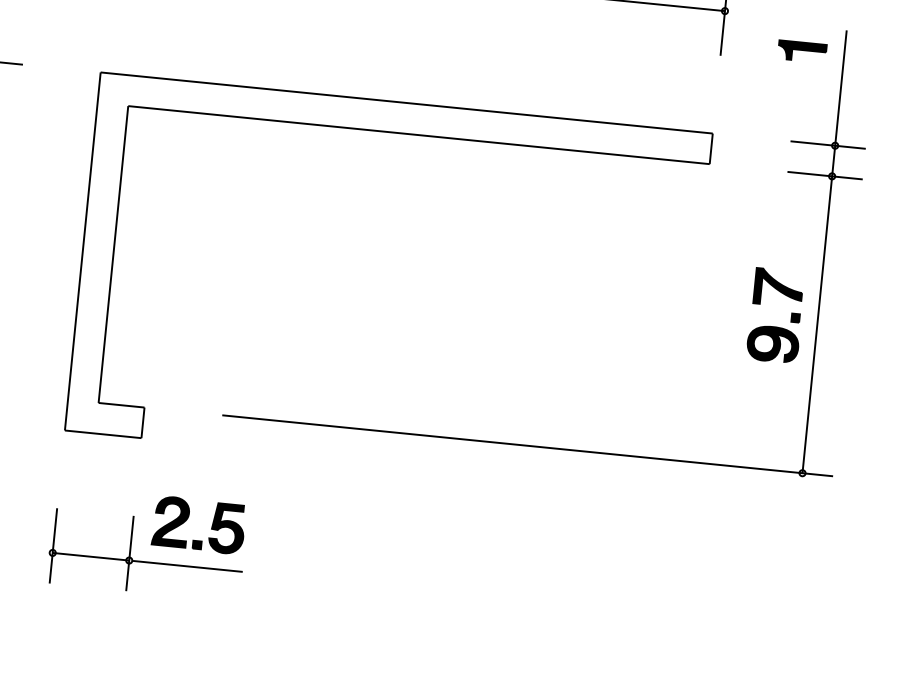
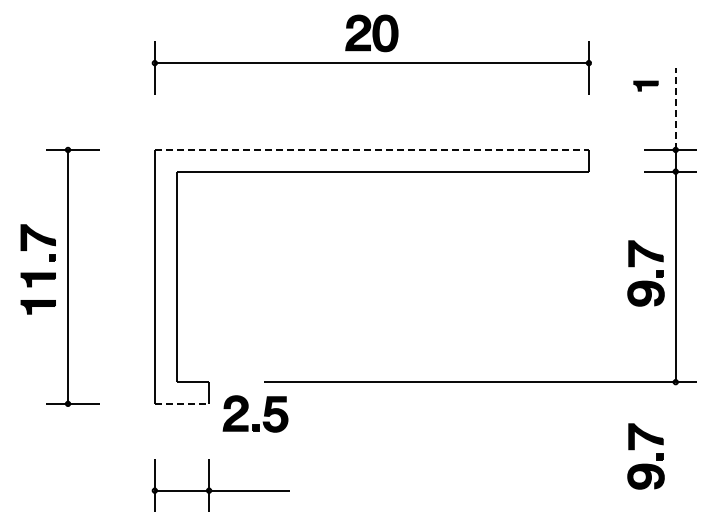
part: (801, 50) -> (645, 85), size x0.7
line: (840, 88) -> (675, 109), solid -> dashed
line: (407, 102) -> (372, 149), solid -> dashed
line: (104, 433) -> (182, 403), solid -> dashed
part: (187, 520) -> (247, 411), moved
part: (748, 583) -> (645, 463), added

